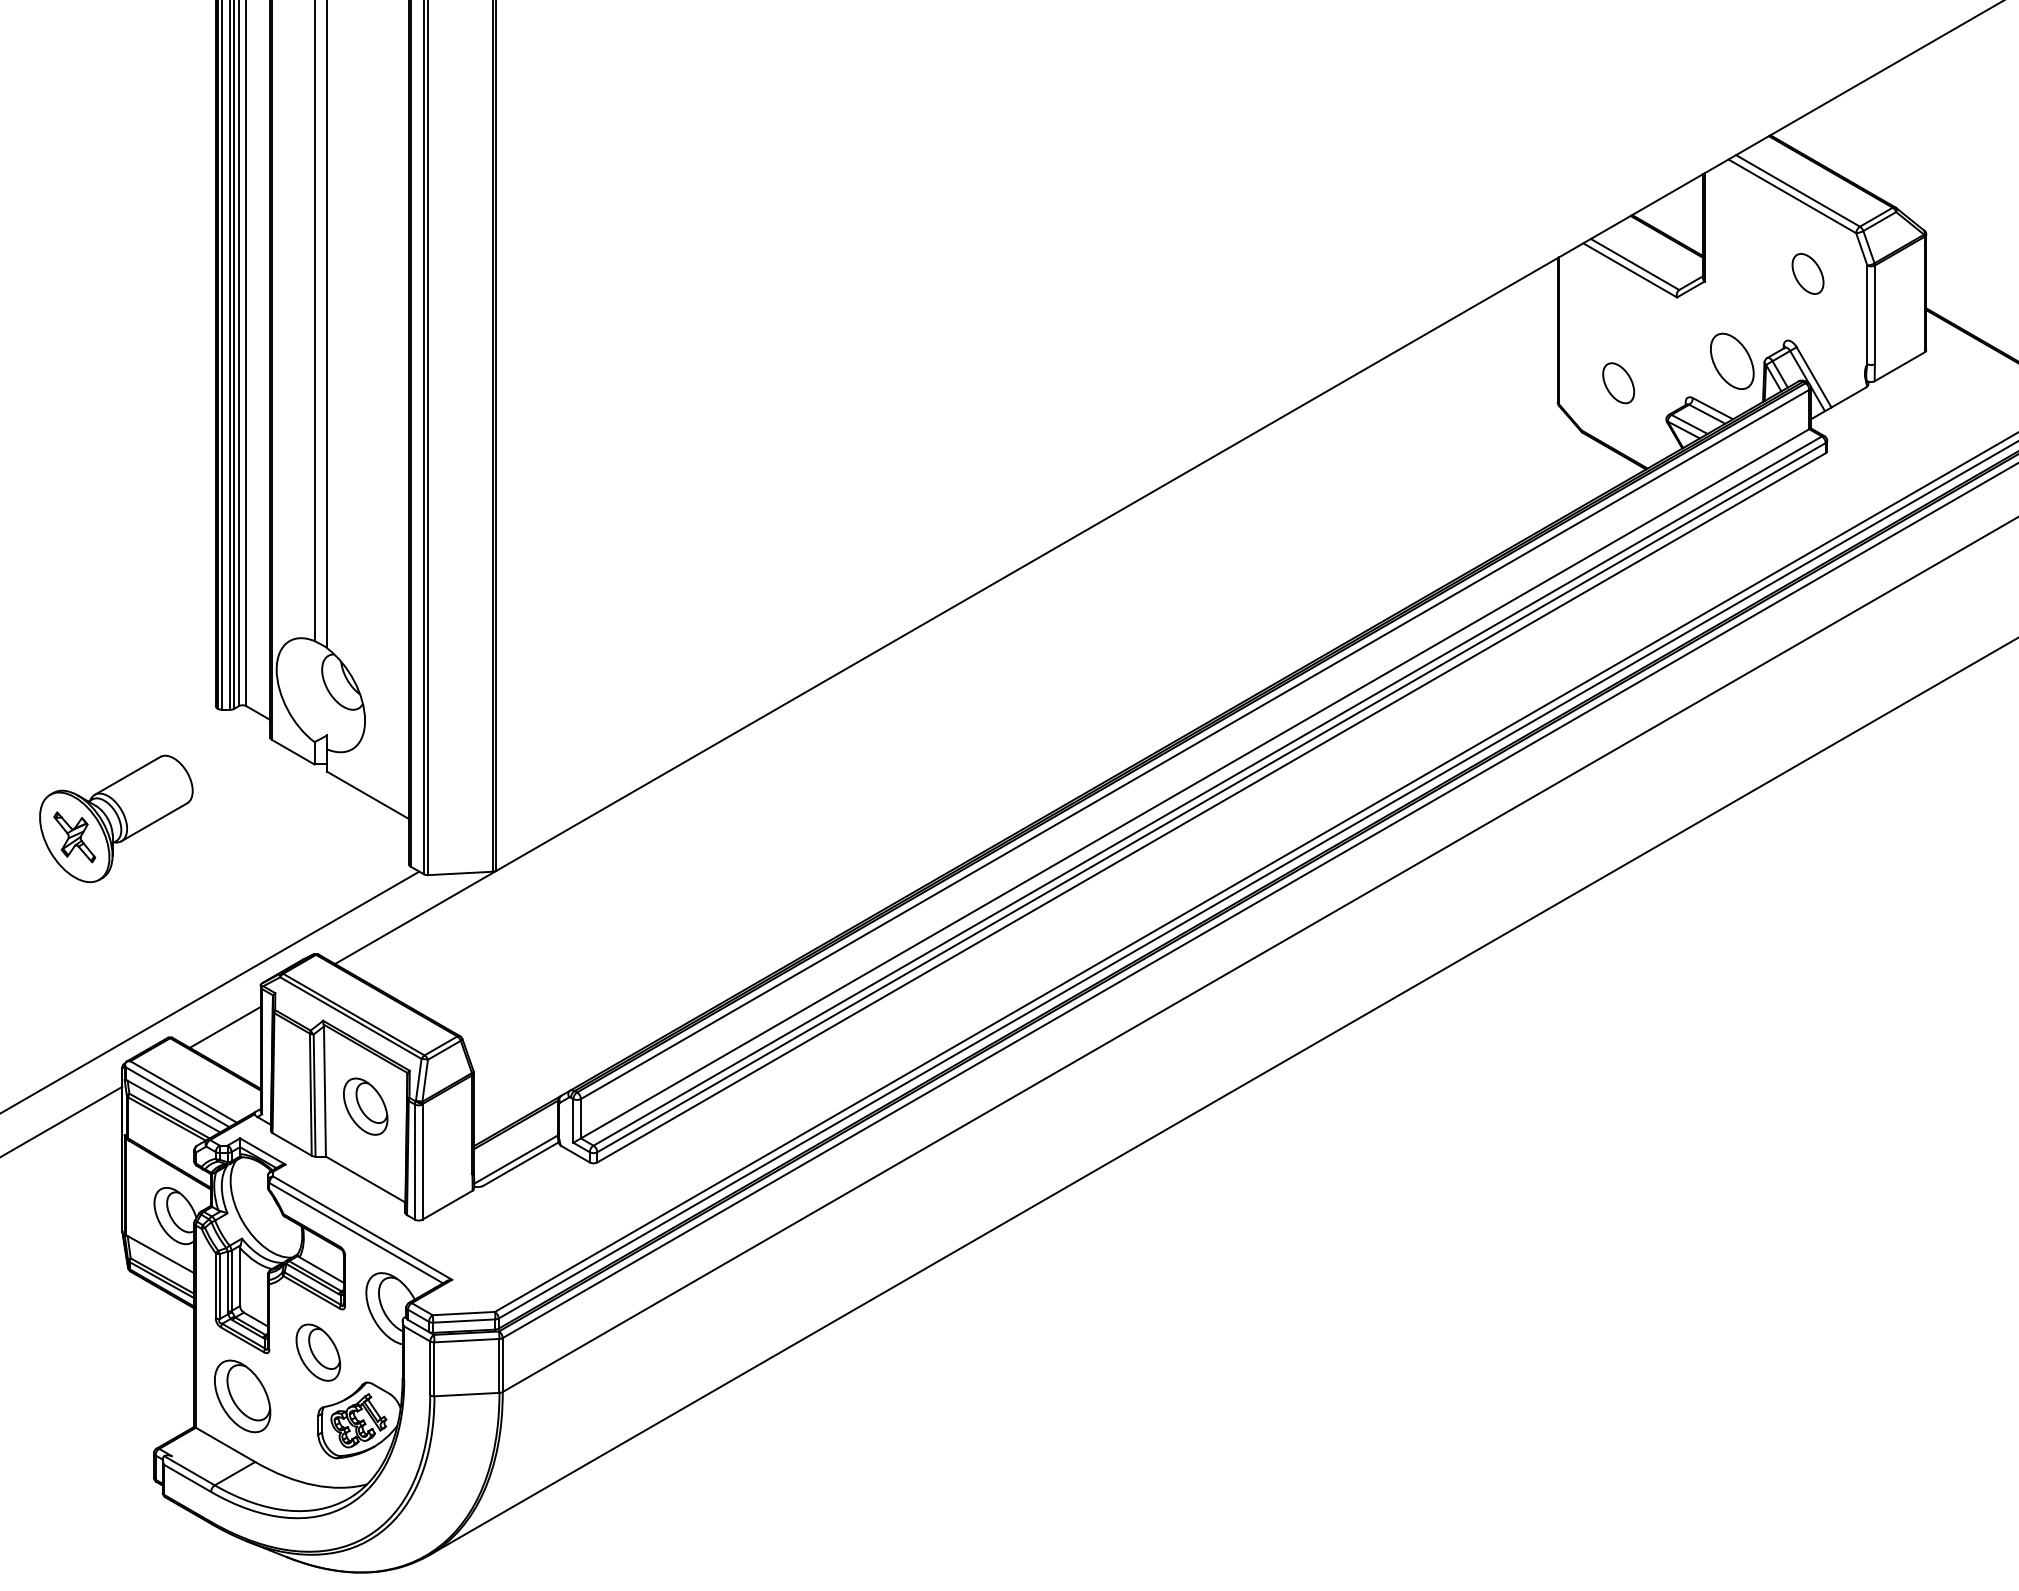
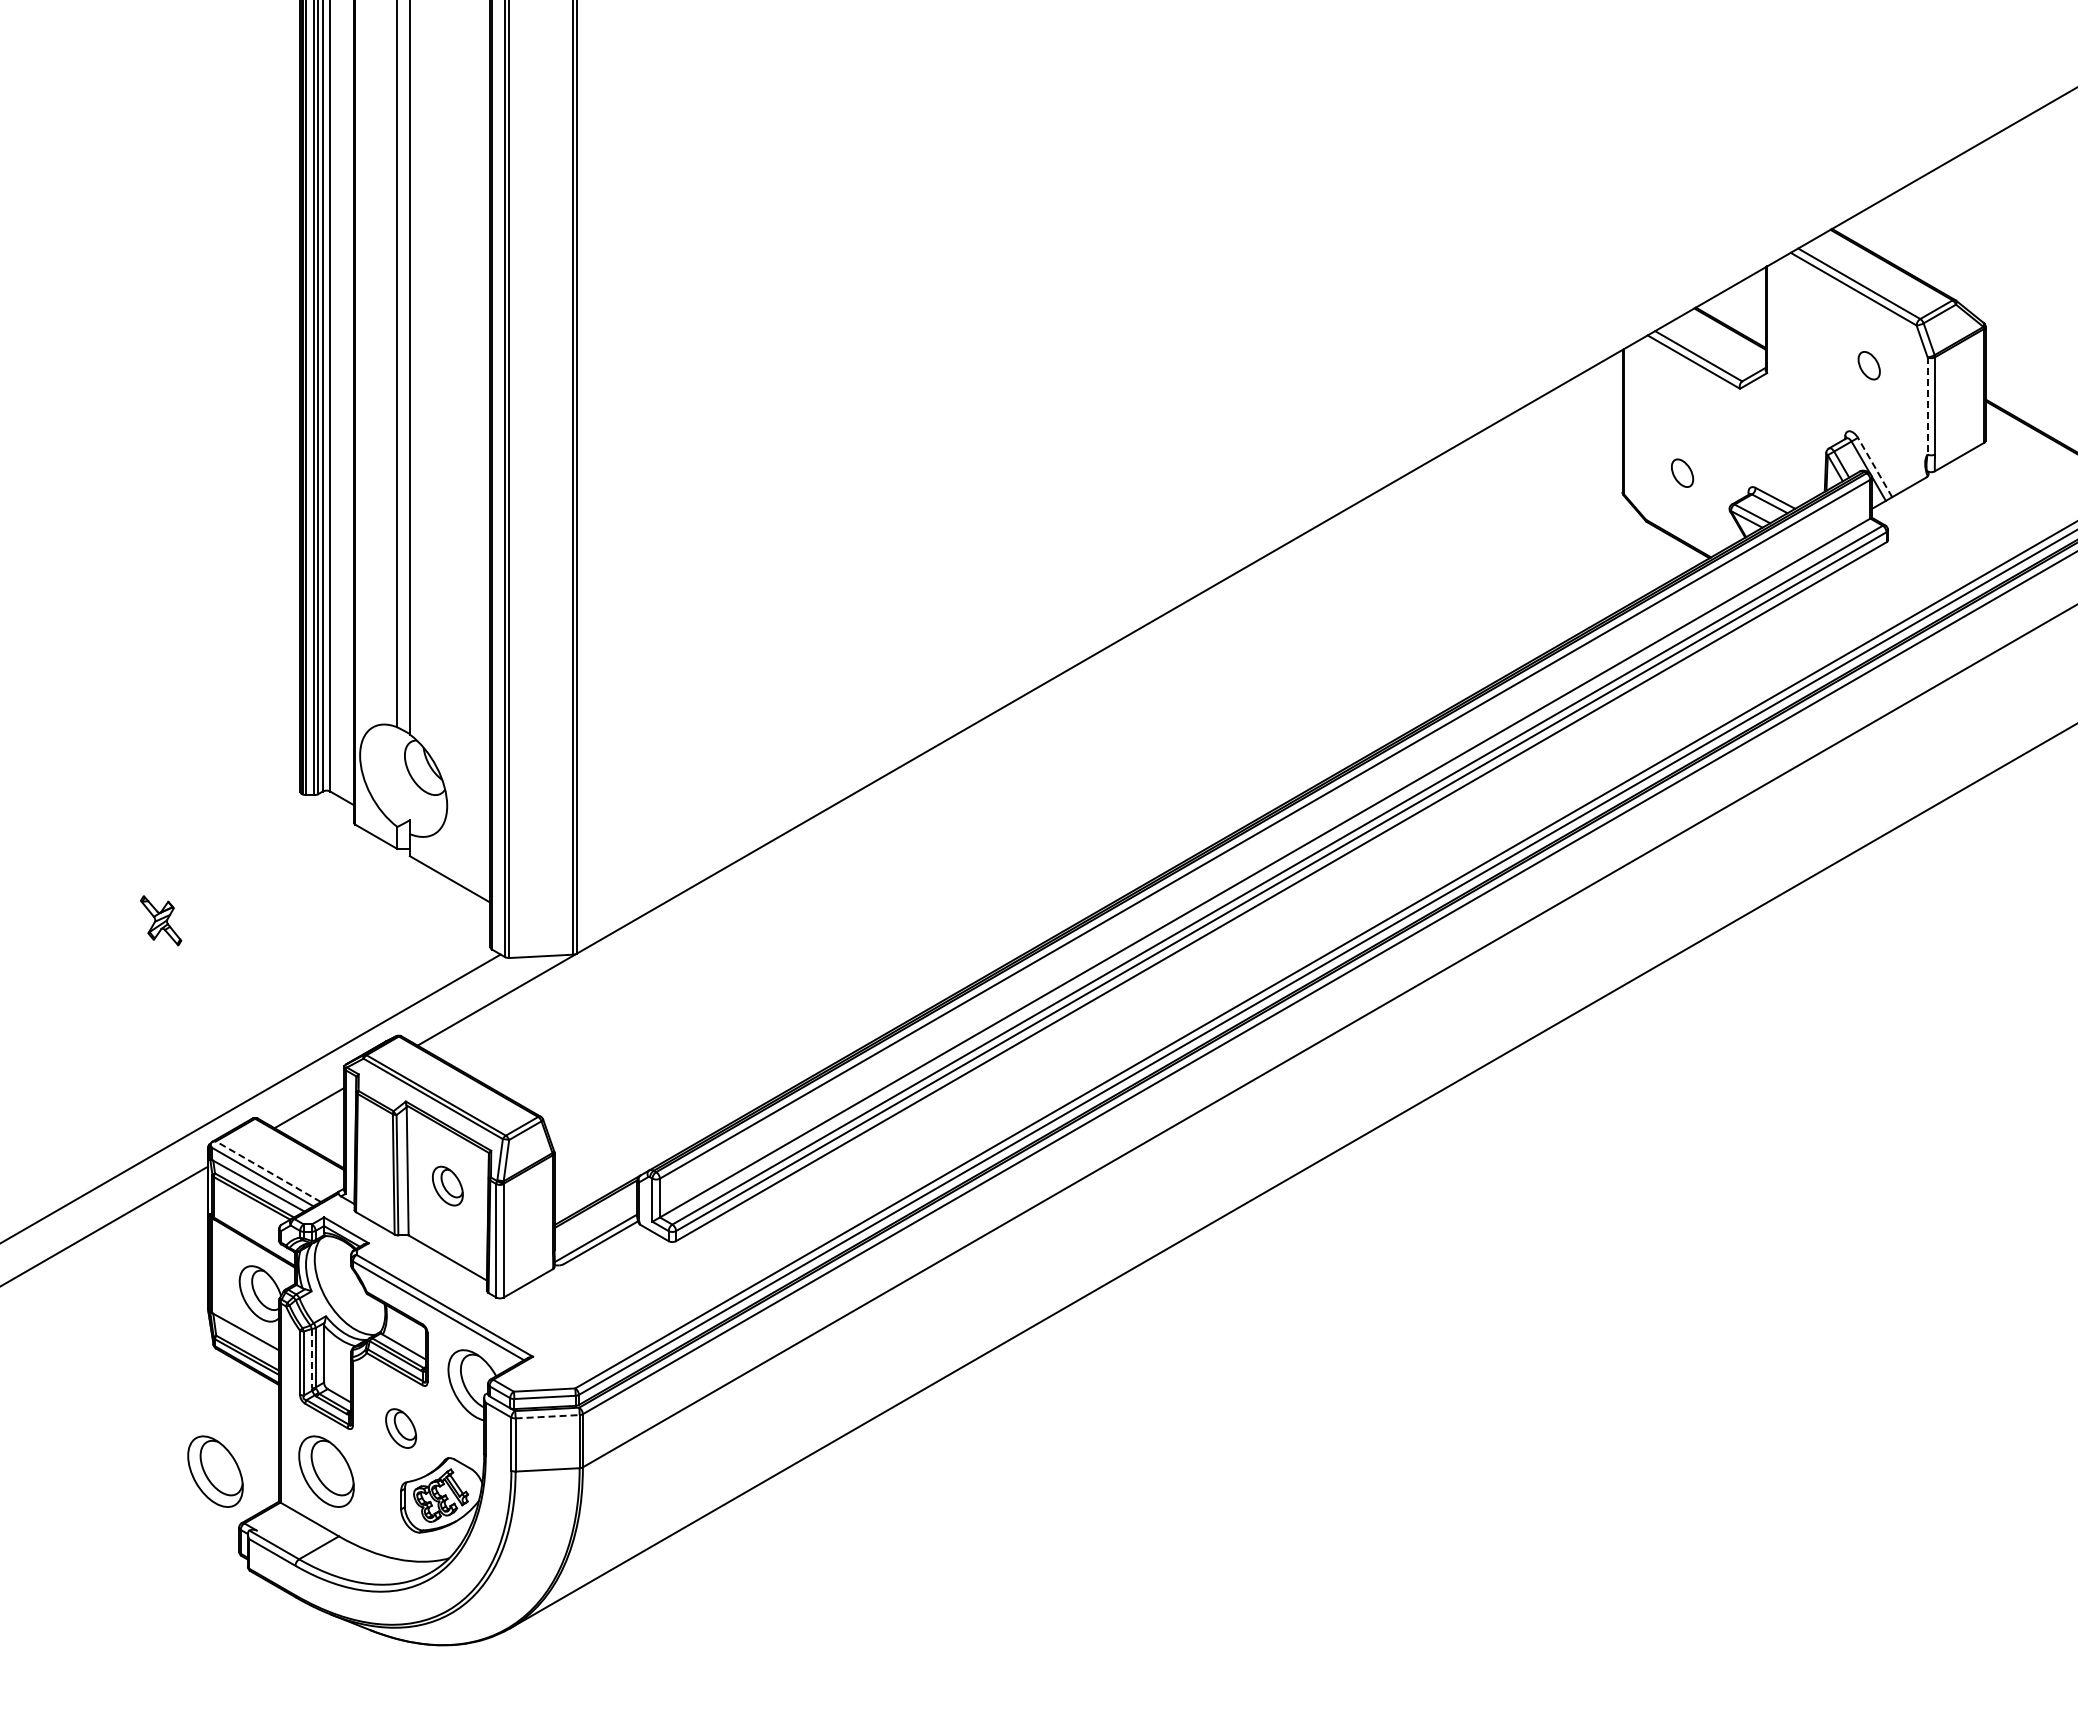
part: (1808, 273) -> (1869, 365), size x0.7
line: (1867, 314) -> (1927, 405), solid -> dashed
part: (1732, 361) -> (1794, 451), removed
line: (1813, 377) -> (1874, 467), solid -> dashed
part: (1618, 382) -> (1682, 472), size x0.7
part: (116, 818) -> (202, 902), removed
line: (183, 1091) -> (268, 1171), solid -> dashed
part: (365, 1105) -> (447, 1185), size x0.7
line: (227, 1281) -> (311, 1358), solid -> dashed
line: (467, 1340) -> (548, 1416), solid -> dashed
part: (317, 1352) -> (400, 1428), size x0.7
part: (129, 1396) -> (215, 1471), added

